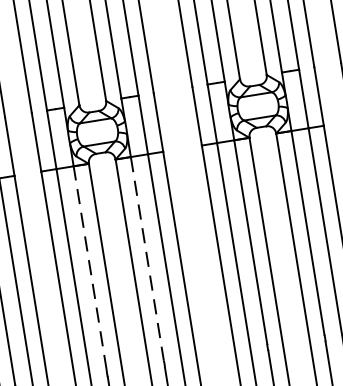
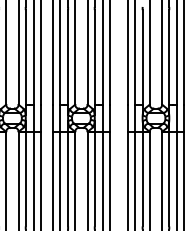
line: (147, 259) -> (94, 179), dashed -> solid
line: (90, 266) -> (68, 178), dashed -> solid

